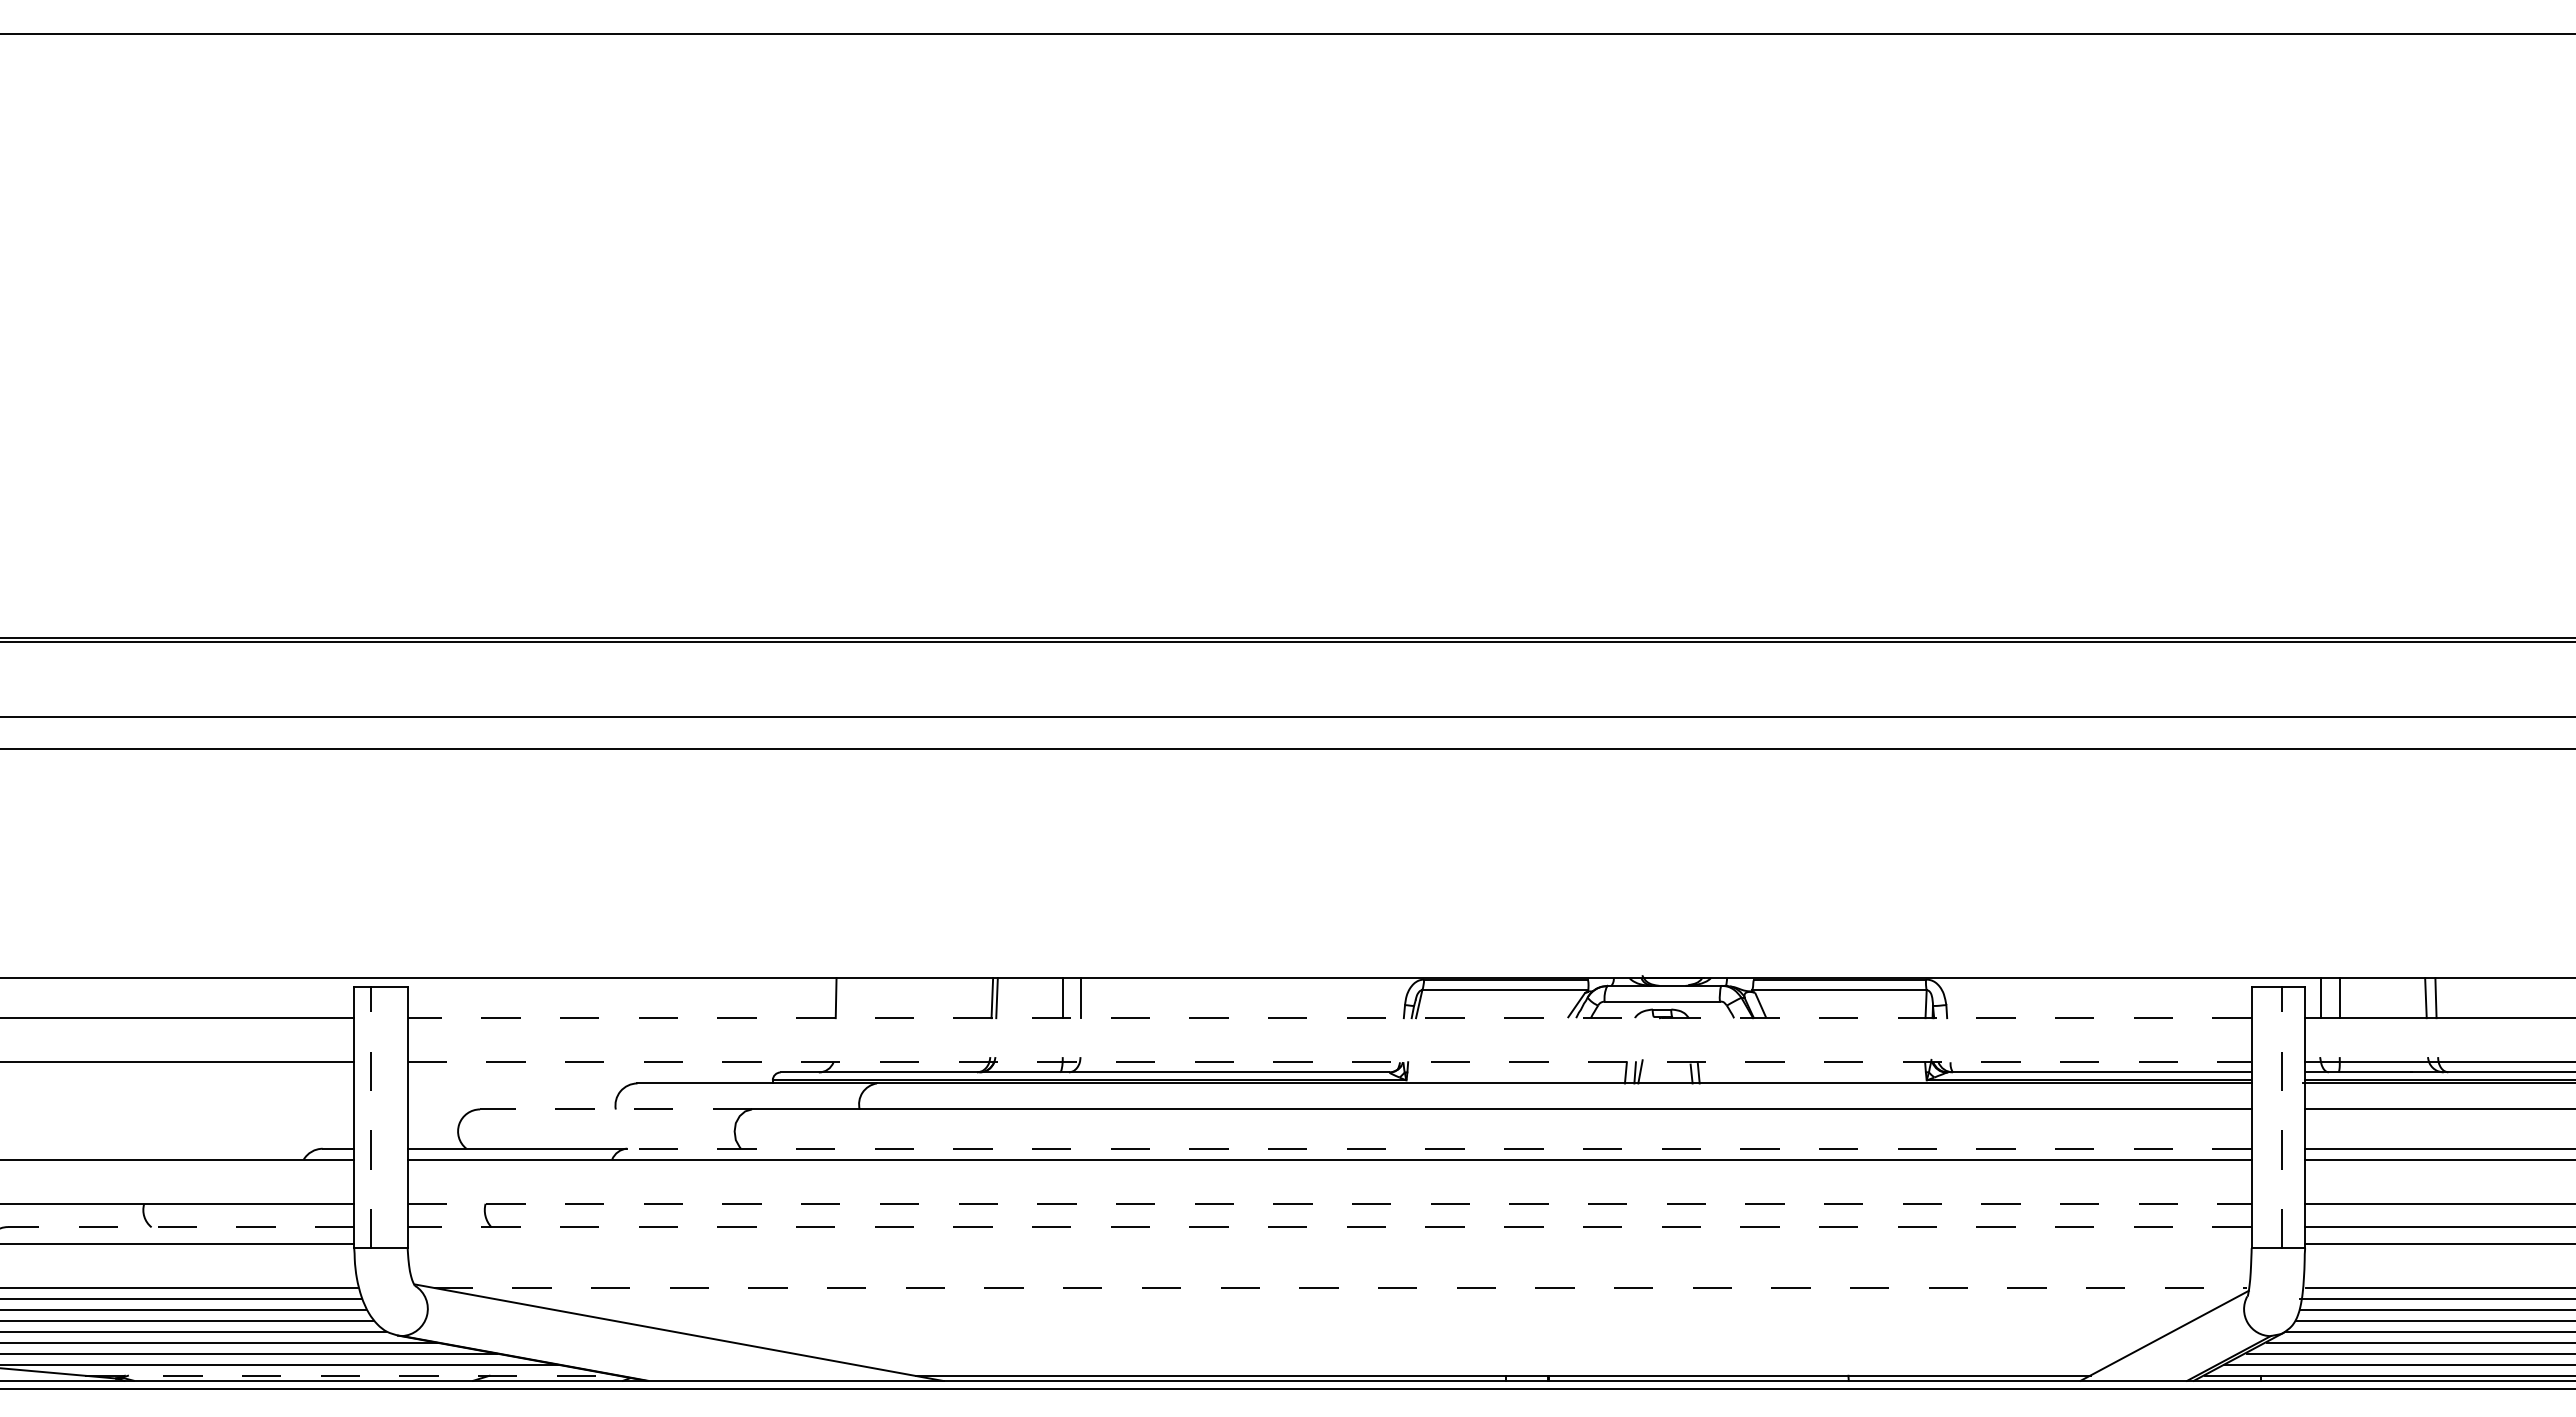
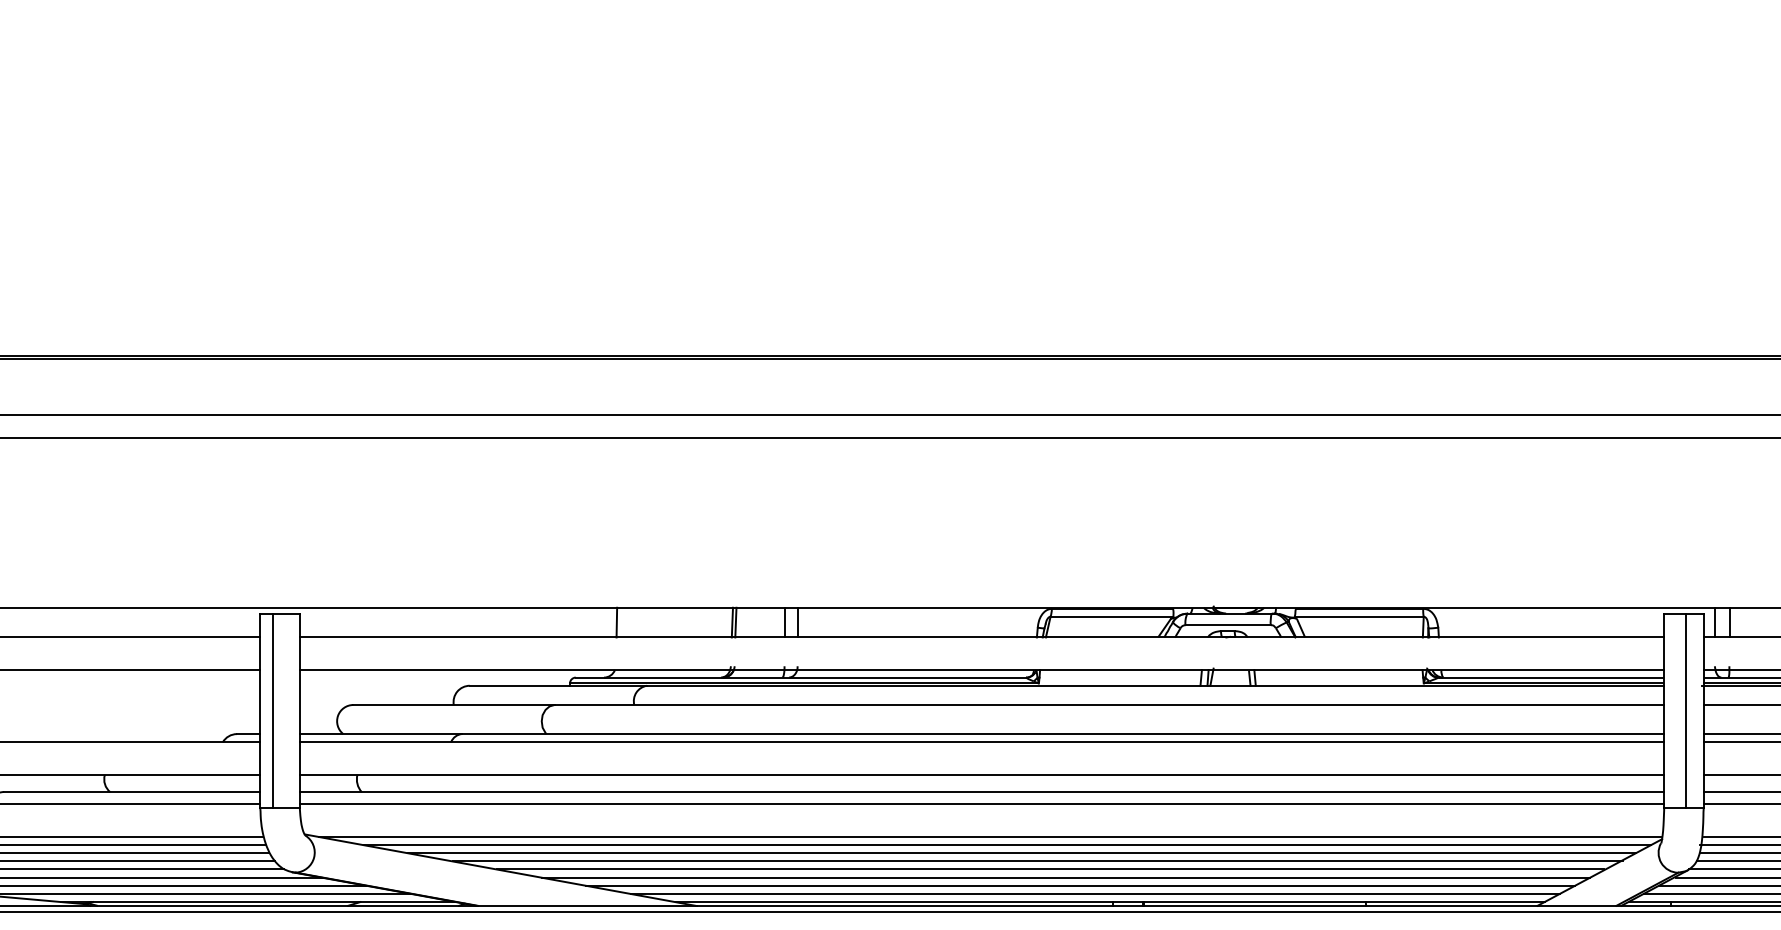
line: (1329, 1018) -> (981, 637), dashed -> solid
line: (1329, 1062) -> (981, 670), dashed -> solid
line: (616, 1109) -> (454, 705), dashed -> solid
line: (370, 1117) -> (272, 710), dashed -> solid
line: (2281, 1117) -> (1686, 710), dashed -> solid
line: (1438, 1148) -> (1062, 733), dashed -> solid
line: (1329, 1203) -> (981, 774), dashed -> solid
line: (180, 1227) -> (131, 792), dashed -> solid
line: (1329, 1227) -> (981, 792), dashed -> solid
line: (1329, 1243) -> (981, 804), added
line: (1340, 1287) -> (990, 836), dashed -> solid
line: (1363, 1298) -> (1007, 844), added
line: (1383, 1309) -> (1021, 853), added
line: (1404, 1320) -> (1037, 861), added
line: (1421, 1331) -> (1049, 869), added
line: (1442, 1342) -> (1065, 877), added
line: (1462, 1353) -> (1080, 885), added
line: (1482, 1364) -> (1095, 893), added
line: (351, 1375) -> (258, 901), dashed -> solid

